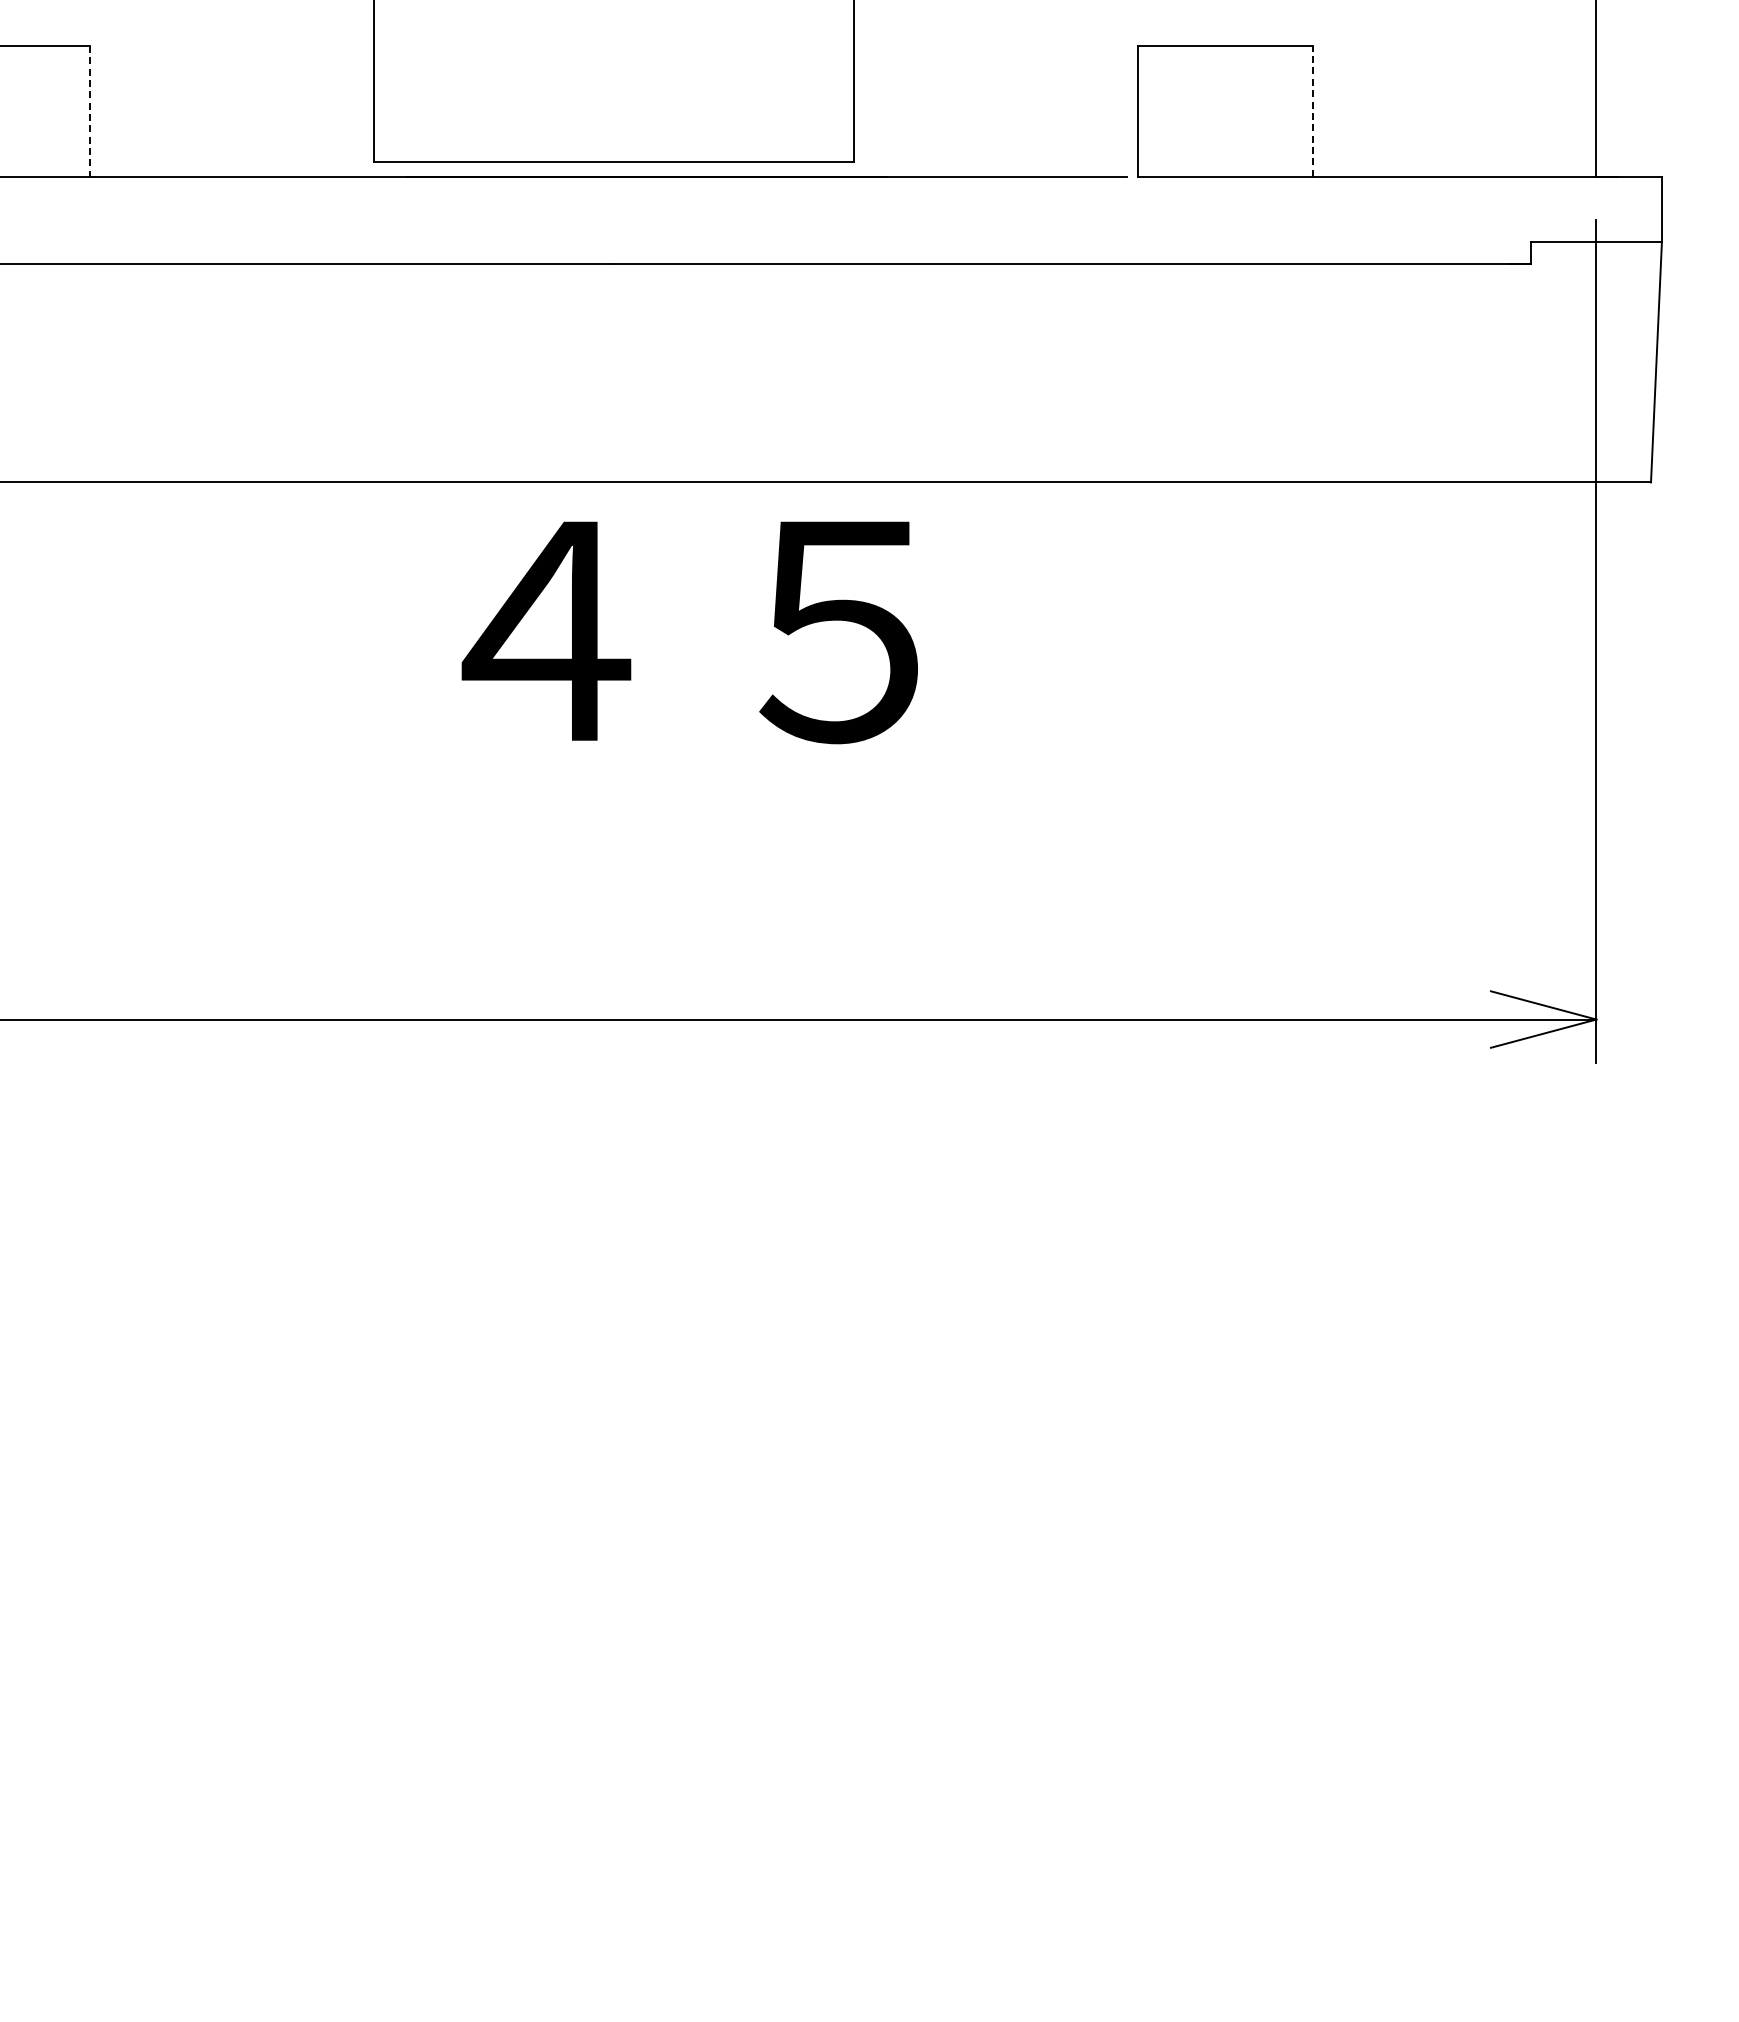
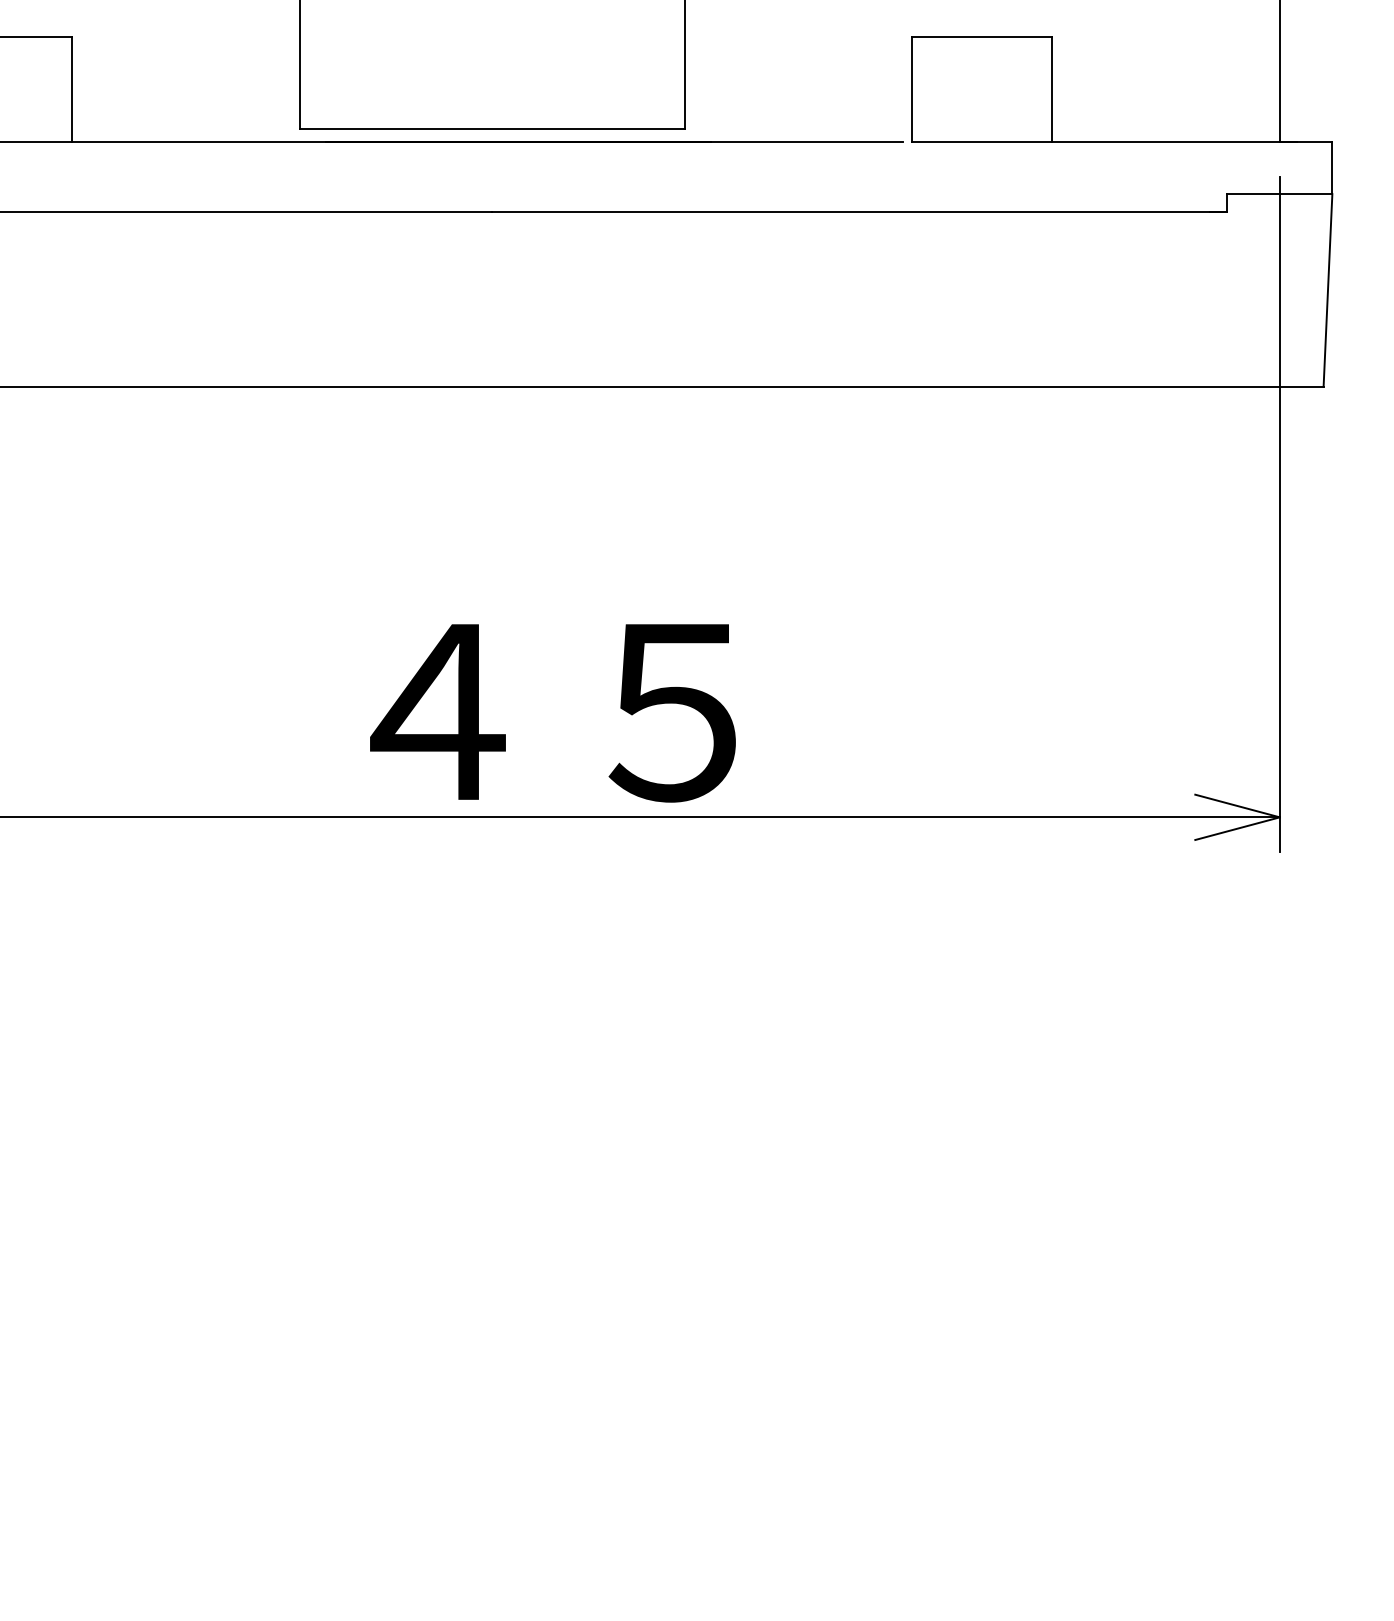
line: (1312, 110) -> (1052, 88), dashed -> solid
line: (89, 111) -> (71, 89), dashed -> solid
text: (689, 632) -> (552, 713), moved

